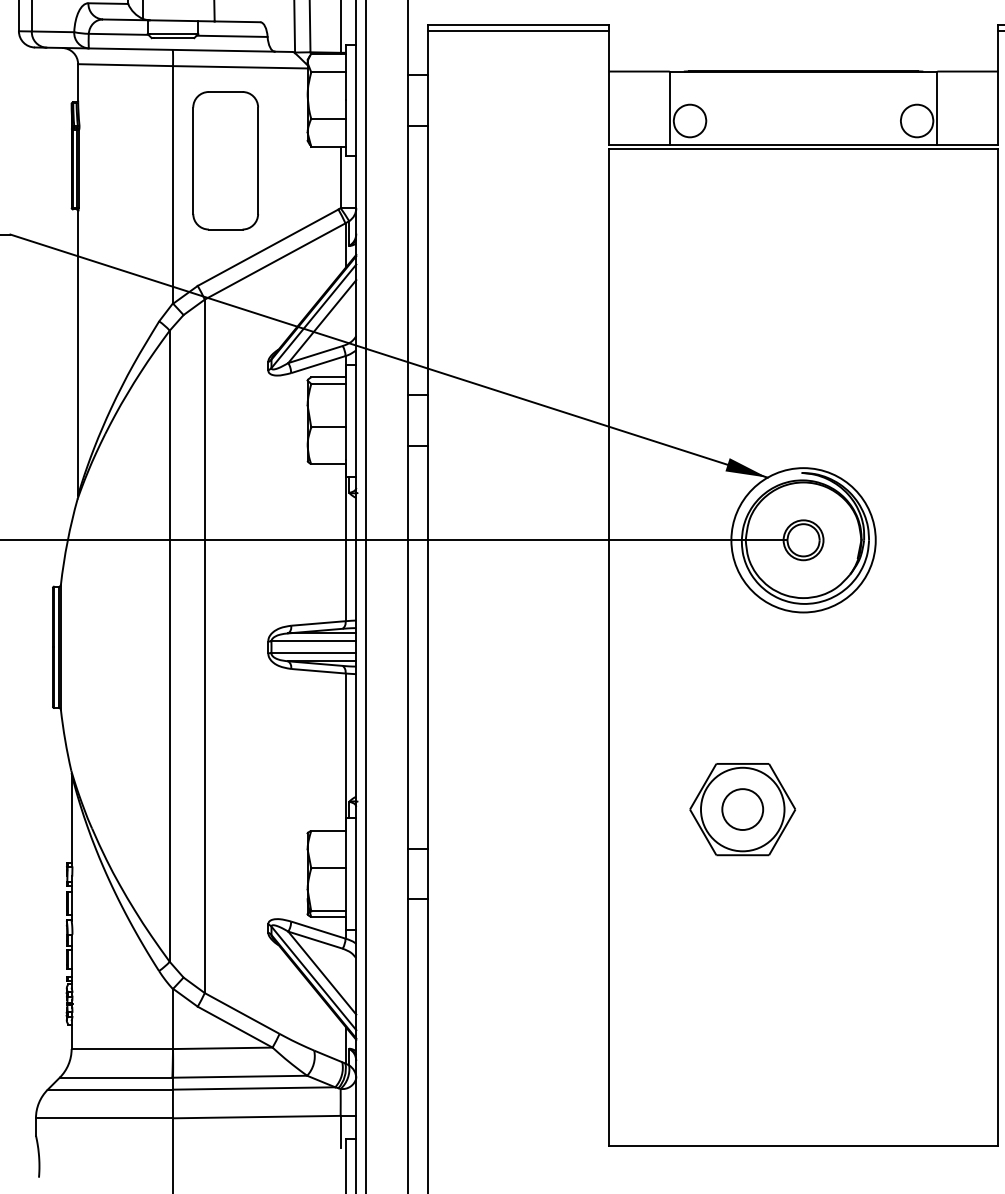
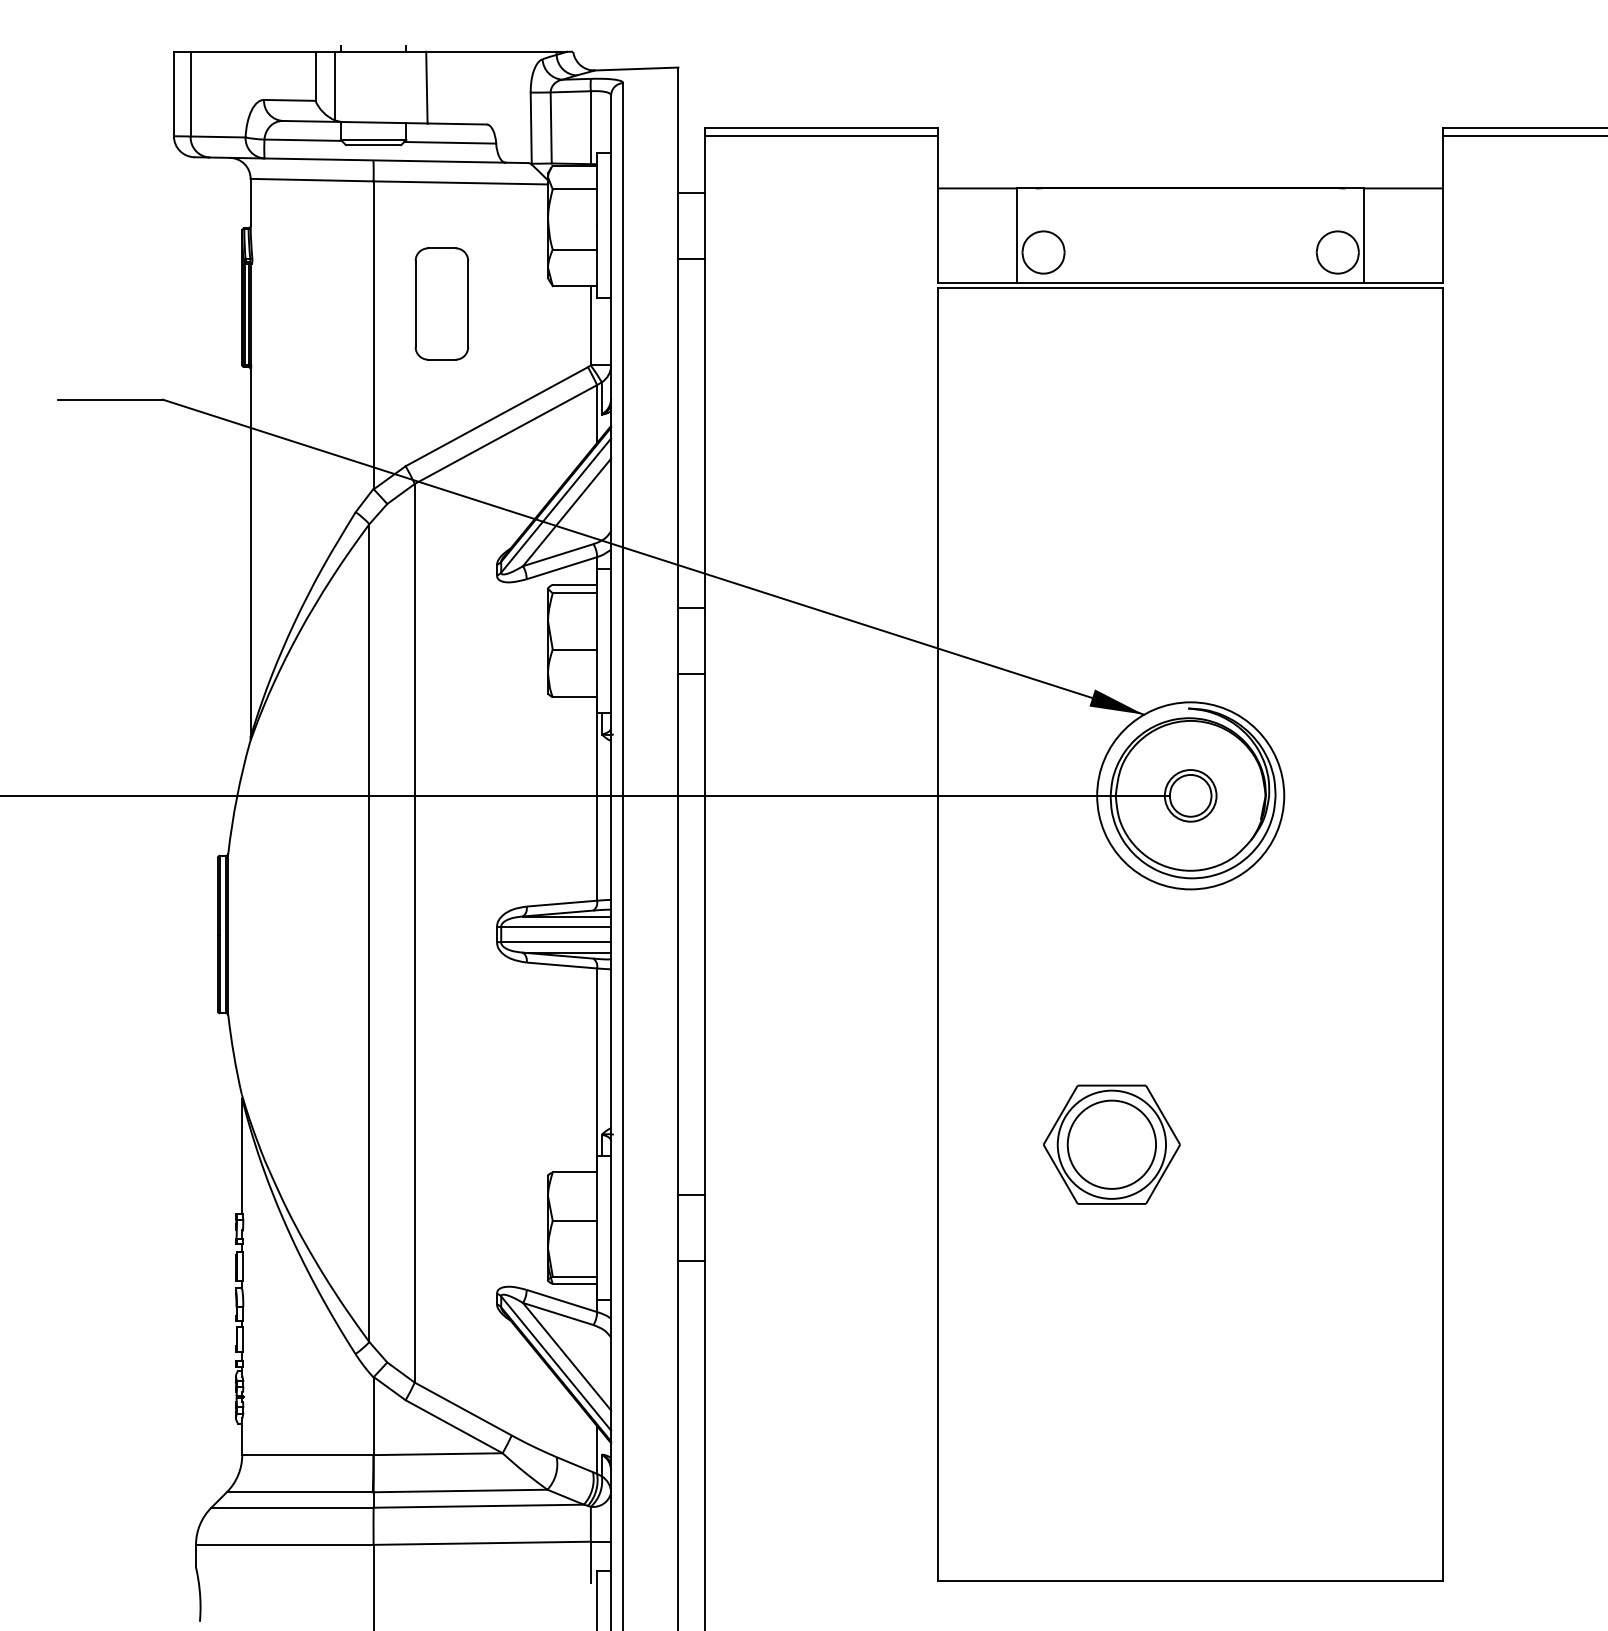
part: (225, 160) -> (441, 303), size x0.62
circle: (742, 809) -> (1111, 1144), size x1.67

